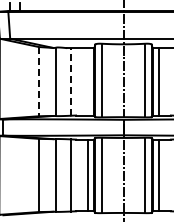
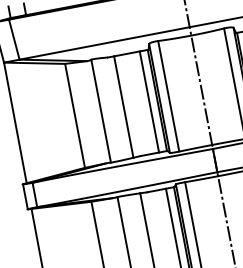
line: (38, 81) -> (74, 115), dashed -> solid
line: (71, 81) -> (123, 106), dashed -> solid
line: (88, 81) -> (149, 101), added

